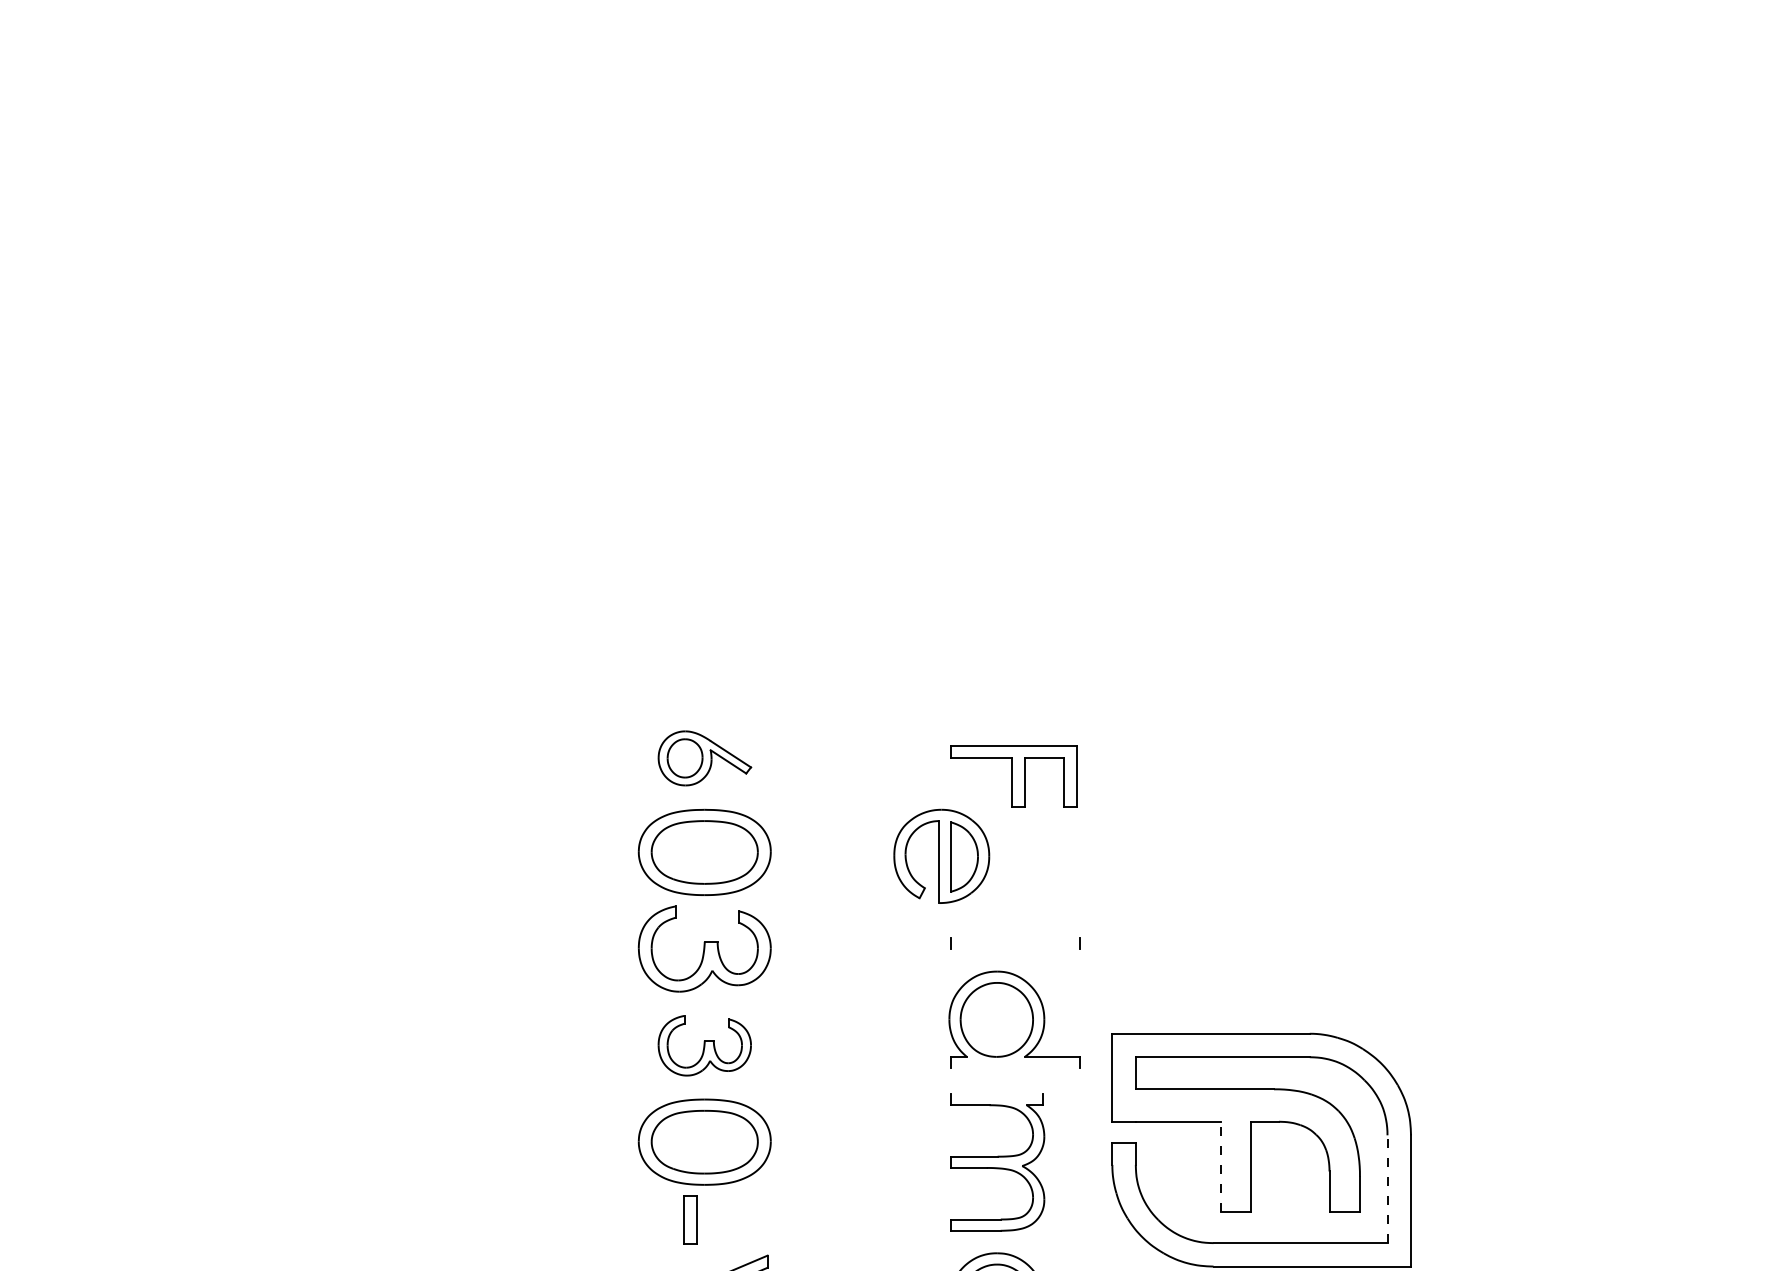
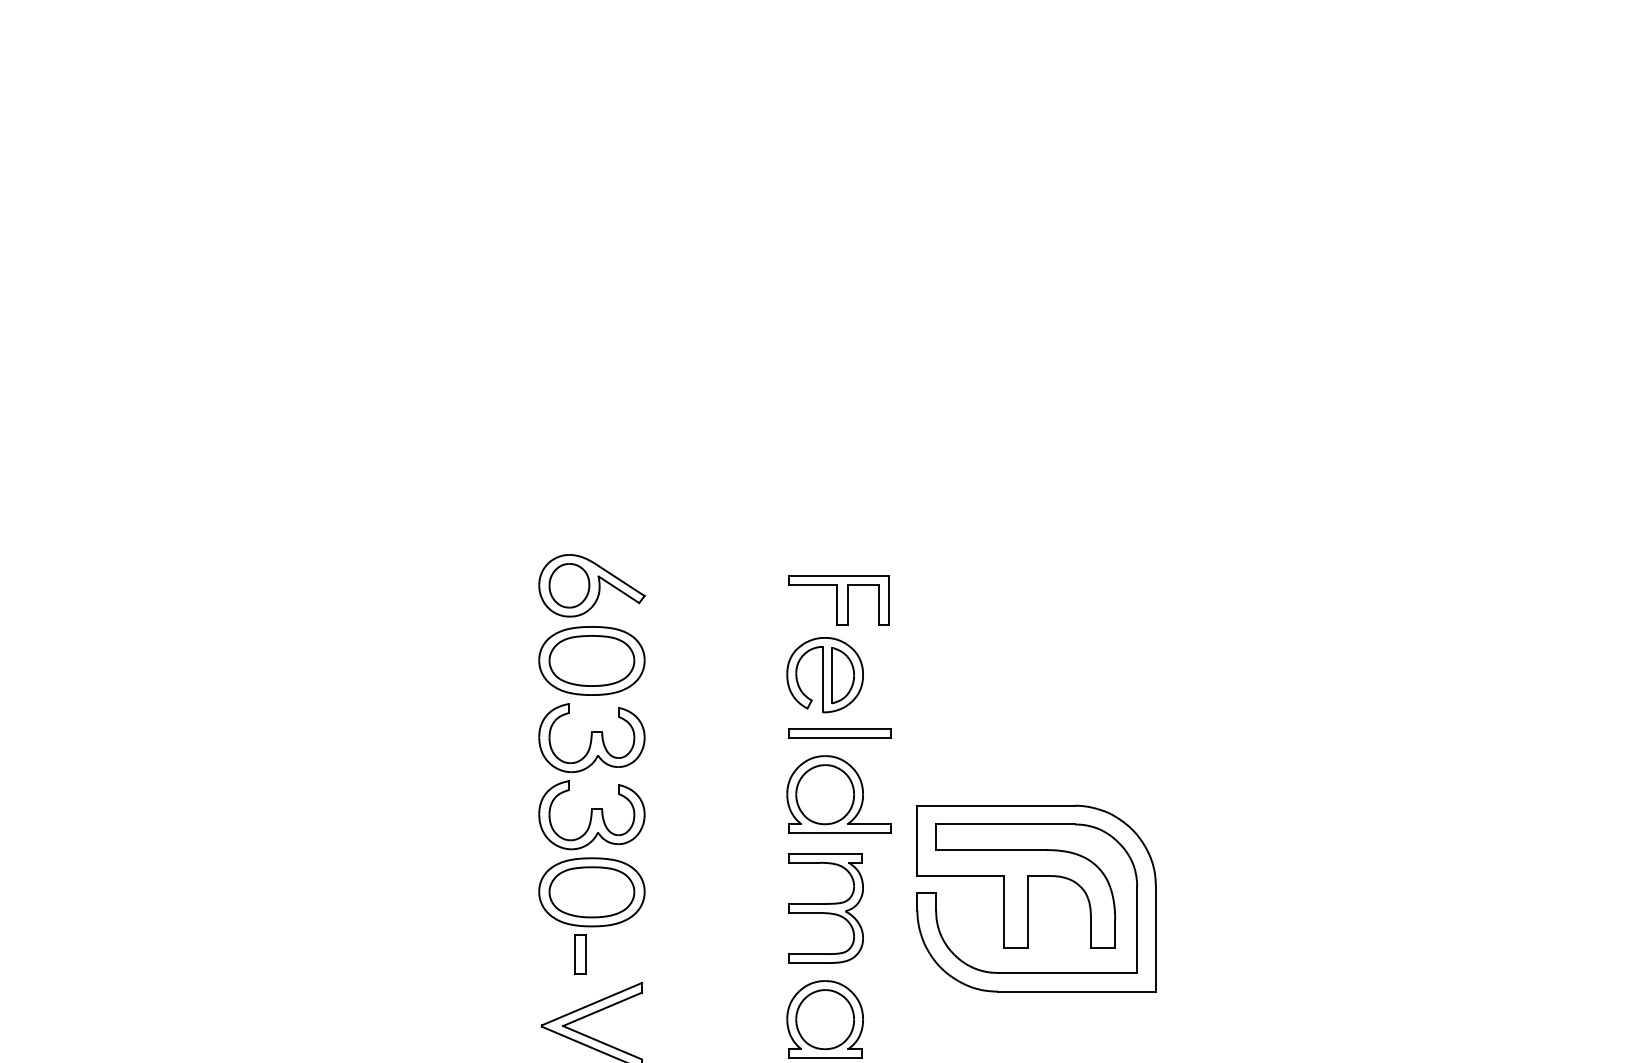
part: (704, 757) -> (591, 585), size x1.43
part: (940, 856) -> (824, 675), moved
line: (1014, 938) -> (839, 729), added
line: (1014, 949) -> (839, 738), added
part: (704, 1045) -> (591, 815), size x1.43
line: (1014, 1068) -> (839, 833), added
line: (996, 1093) -> (824, 853), added
line: (1221, 1166) -> (1004, 911), dashed -> solid
line: (1387, 1188) -> (1137, 929), dashed -> solid

